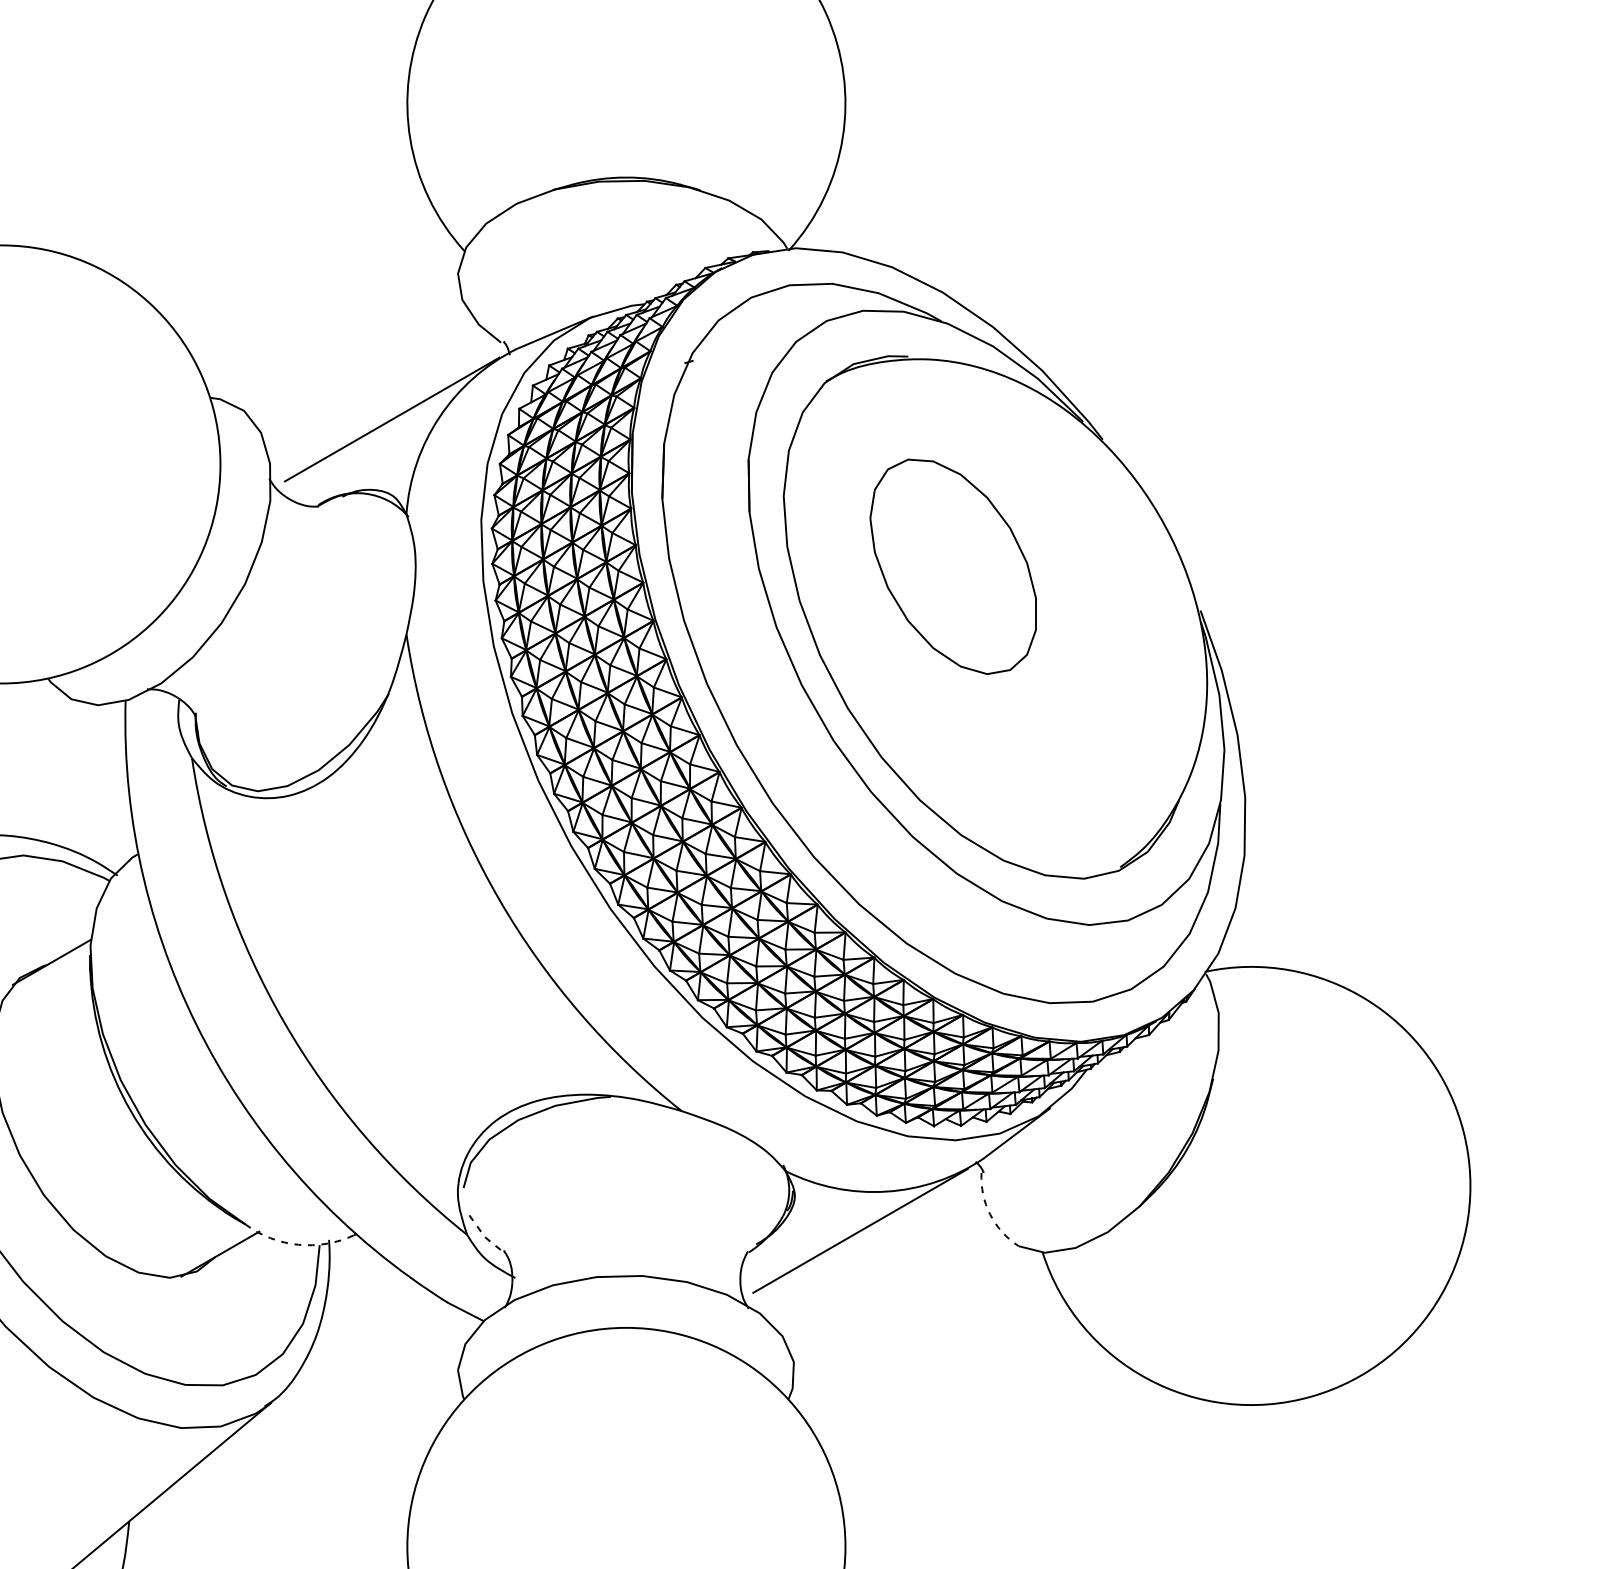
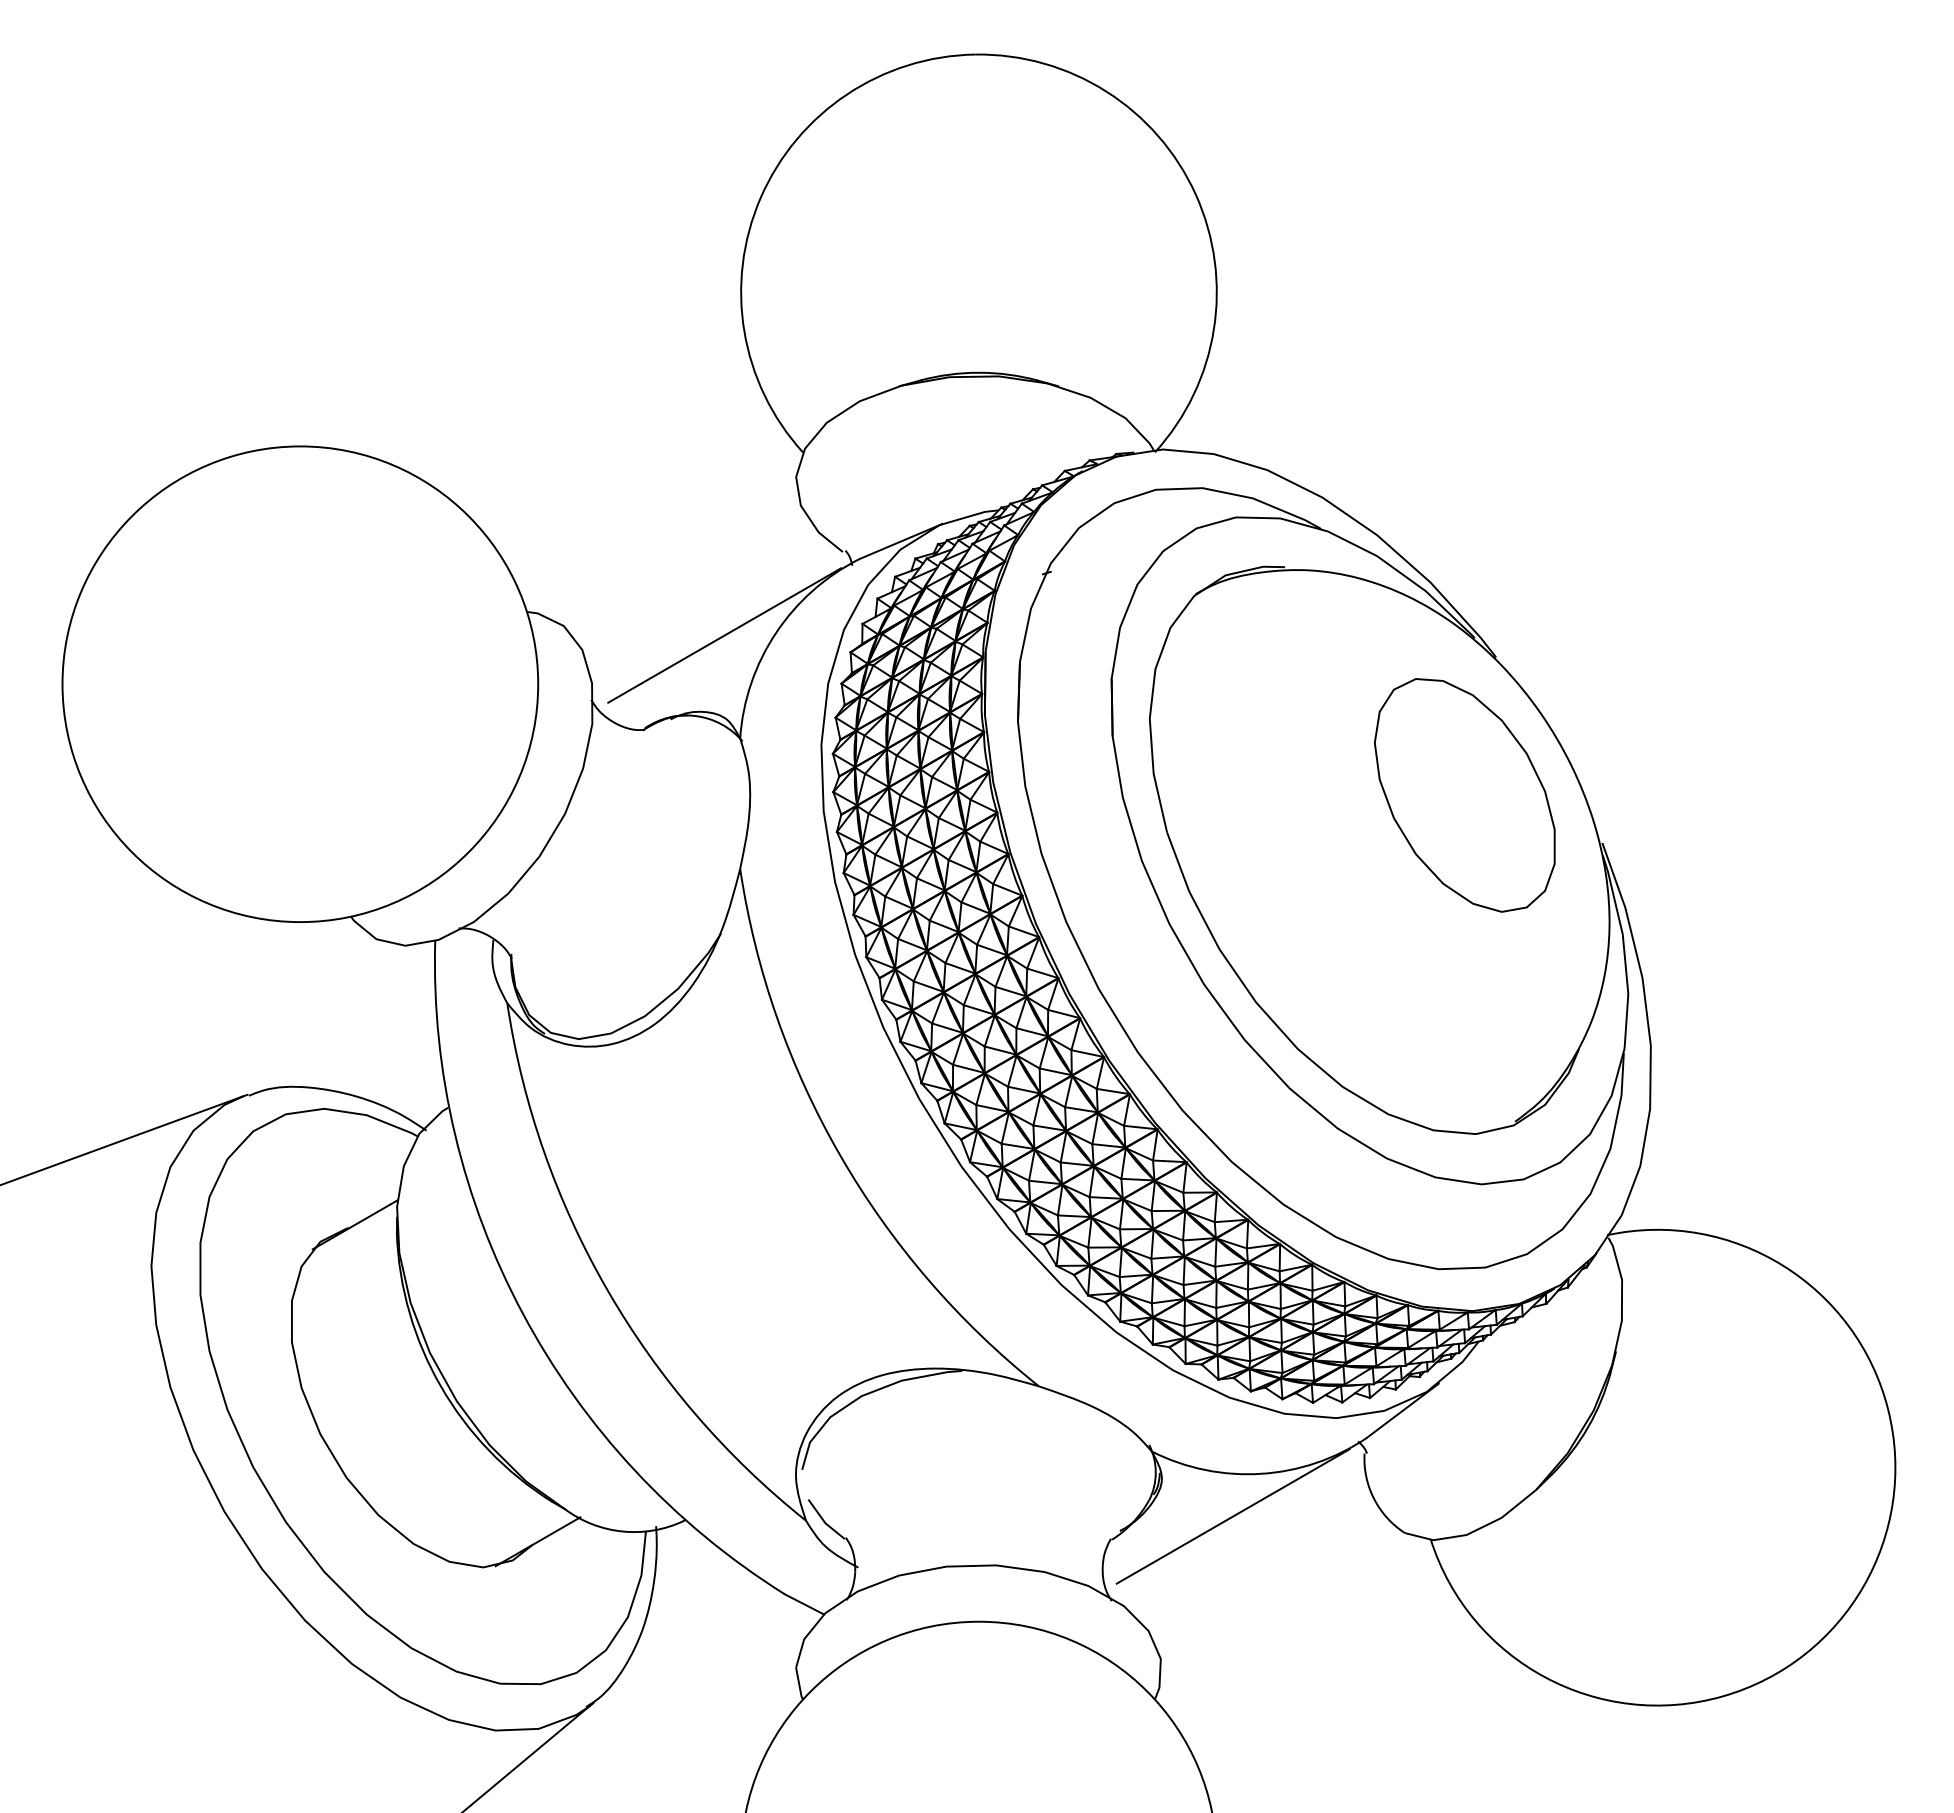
part: (952, 566) -> (1464, 795), moved
arc: (989, 1214) -> (1373, 1498), dashed -> solid
line: (484, 1236) -> (824, 1522), dashed -> solid
arc: (298, 1244) -> (622, 1531), dashed -> solid

